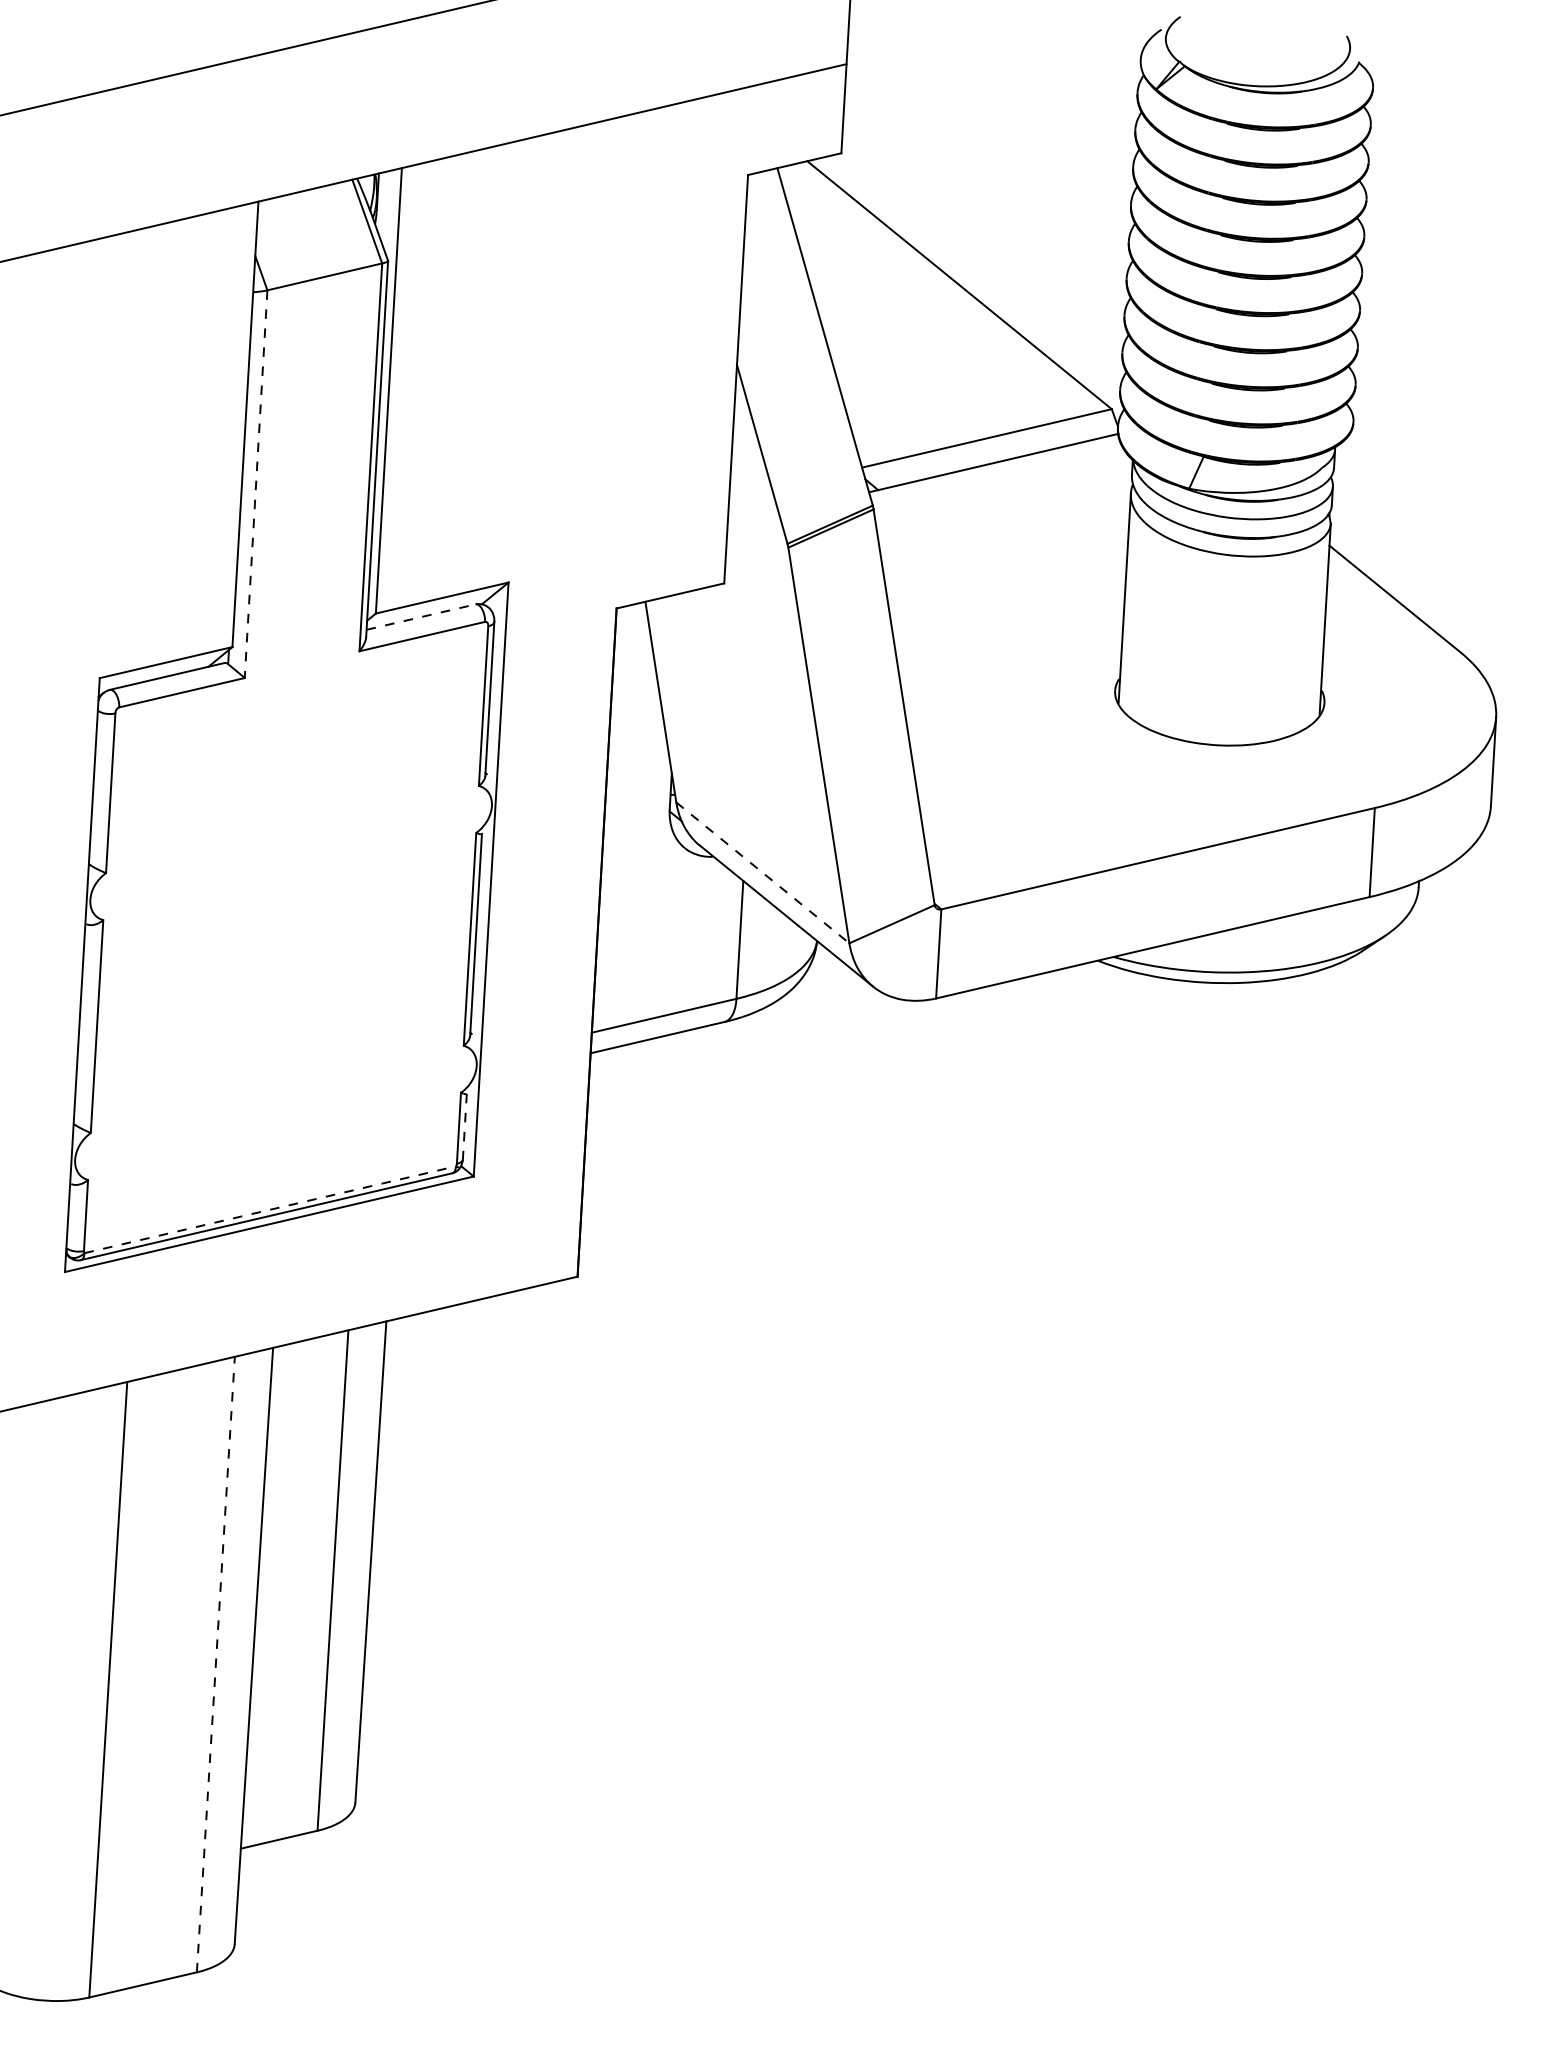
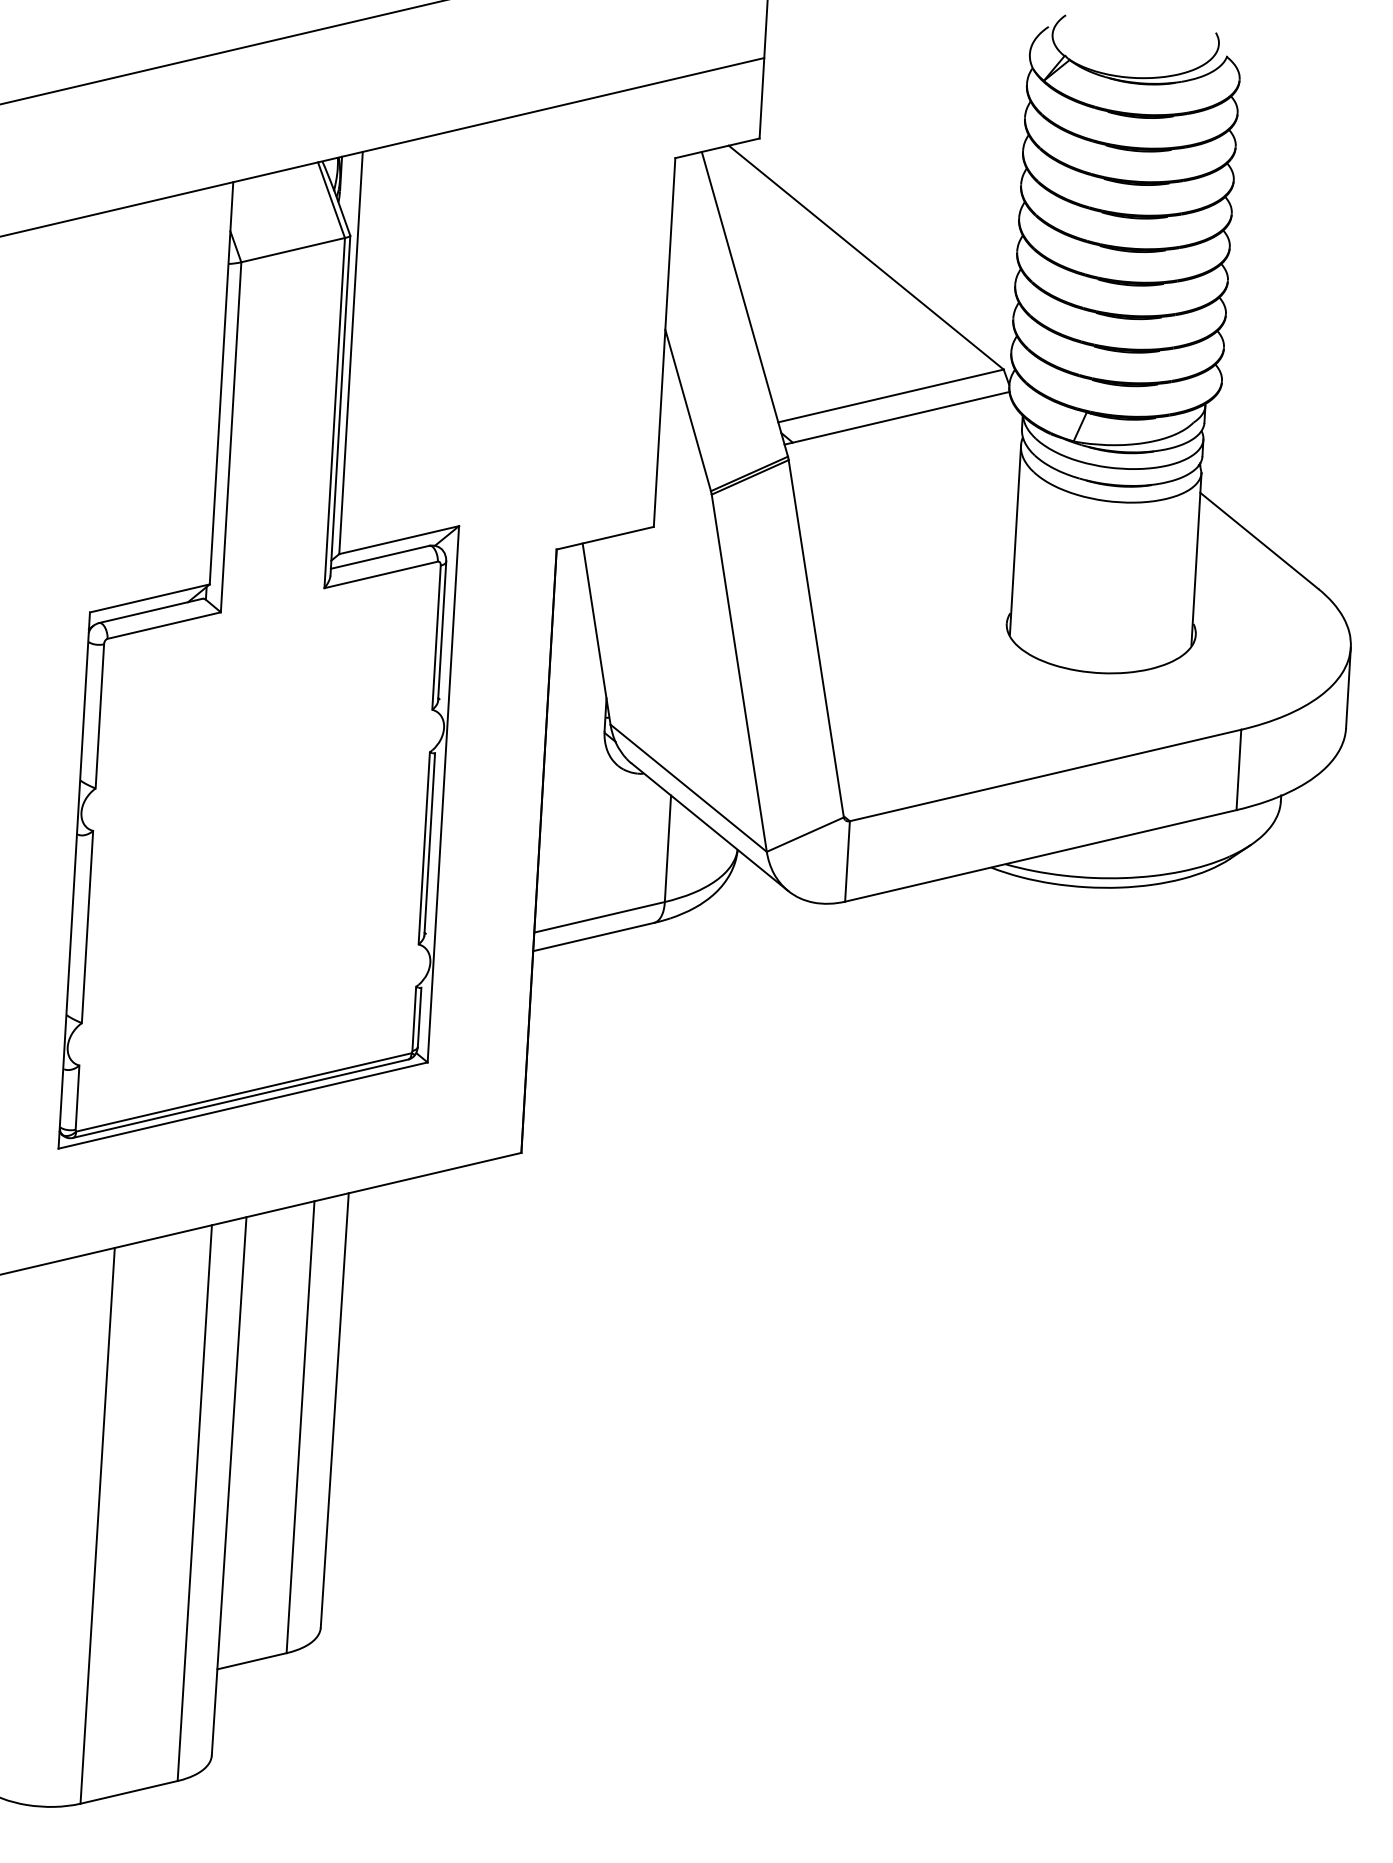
line: (256, 484) -> (231, 437), dashed -> solid
line: (421, 617) -> (380, 557), dashed -> solid
line: (762, 873) -> (688, 788), dashed -> solid
line: (464, 1126) -> (419, 1017), dashed -> solid
line: (270, 1209) -> (244, 1092), dashed -> solid
line: (215, 1663) -> (194, 1502), dashed -> solid

